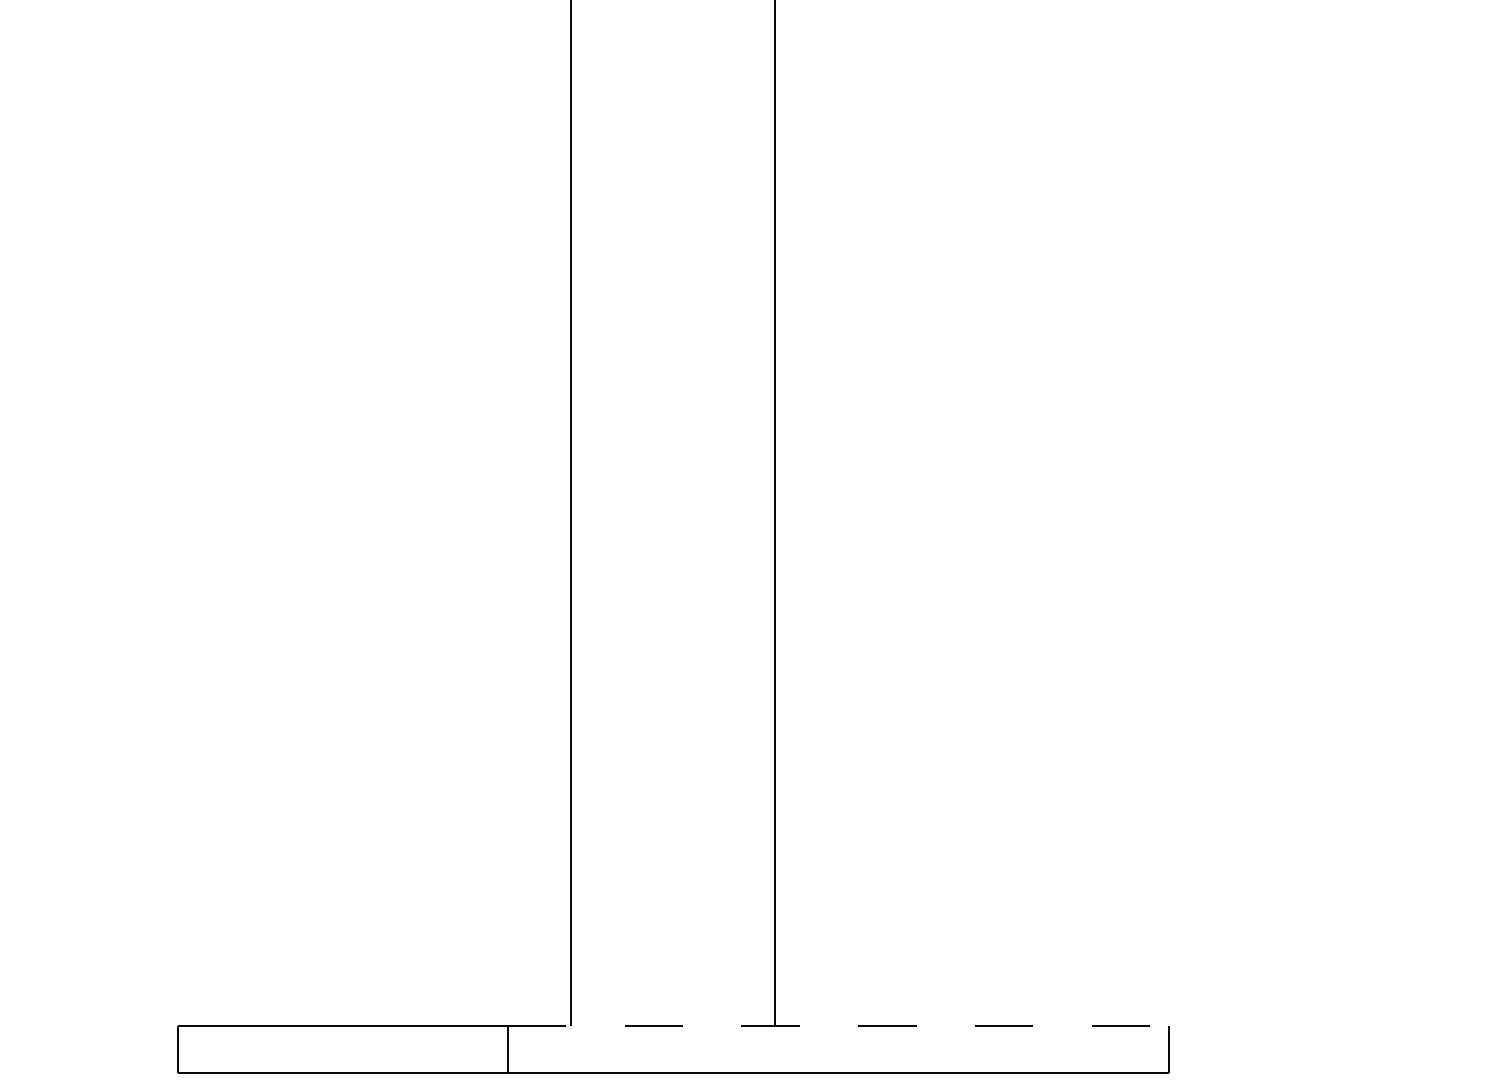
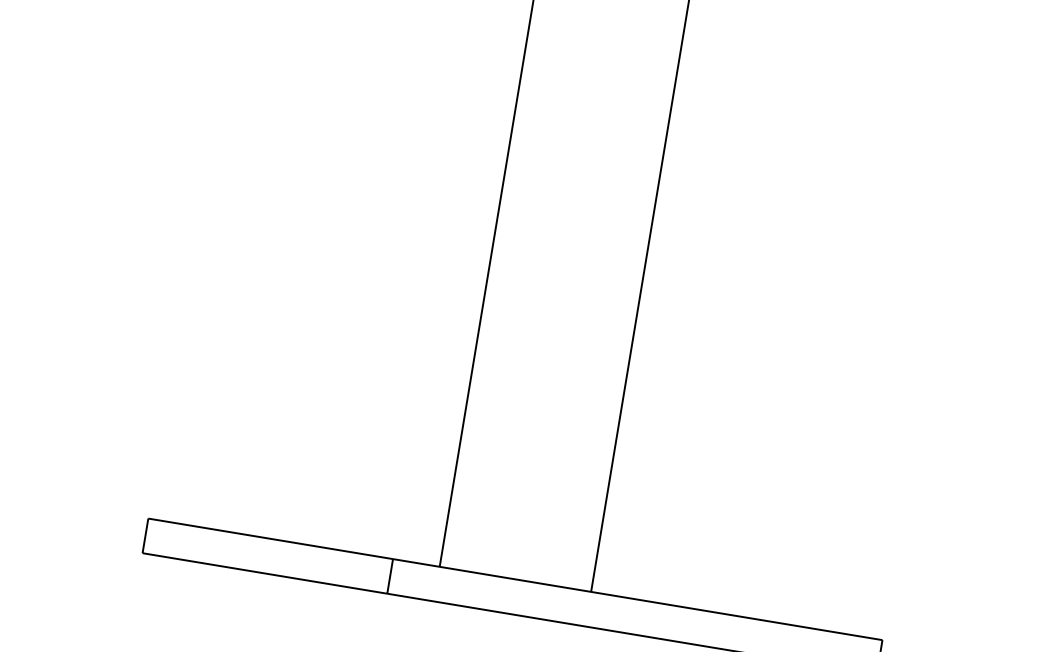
line: (838, 1026) -> (637, 600), dashed -> solid

